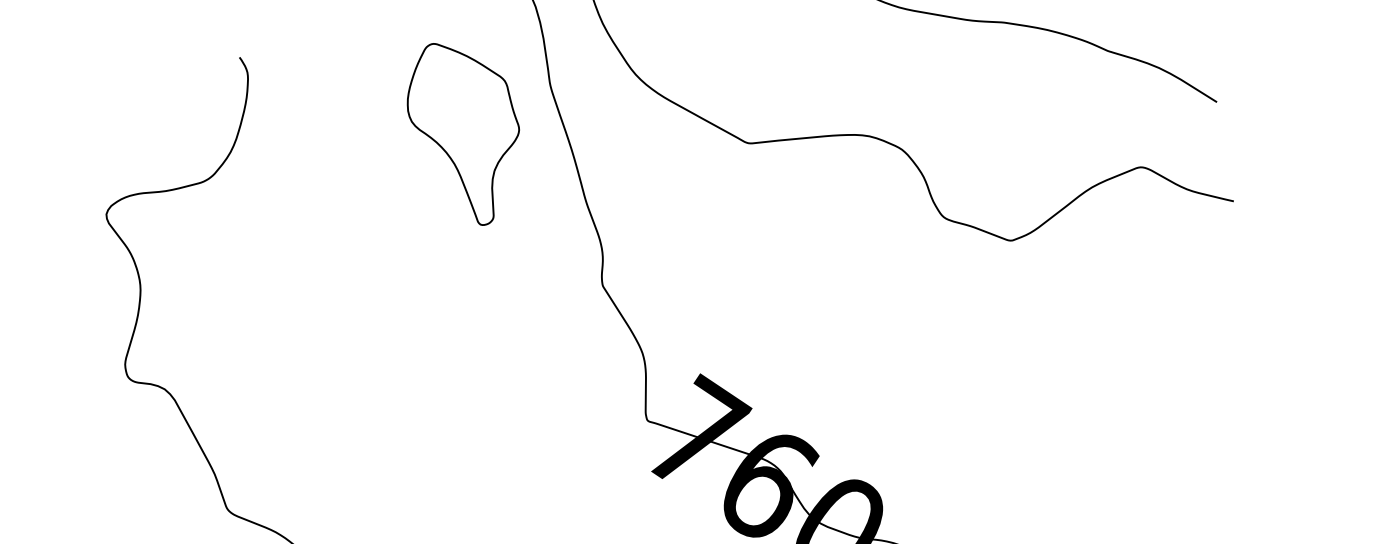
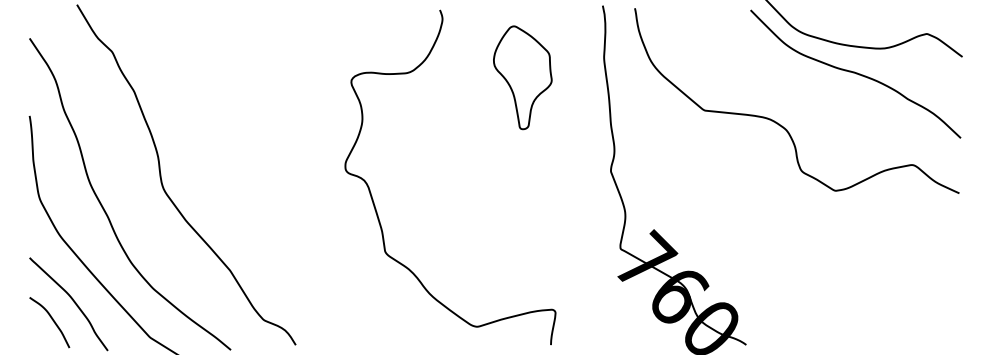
part: (465, 132) -> (522, 77), moved

